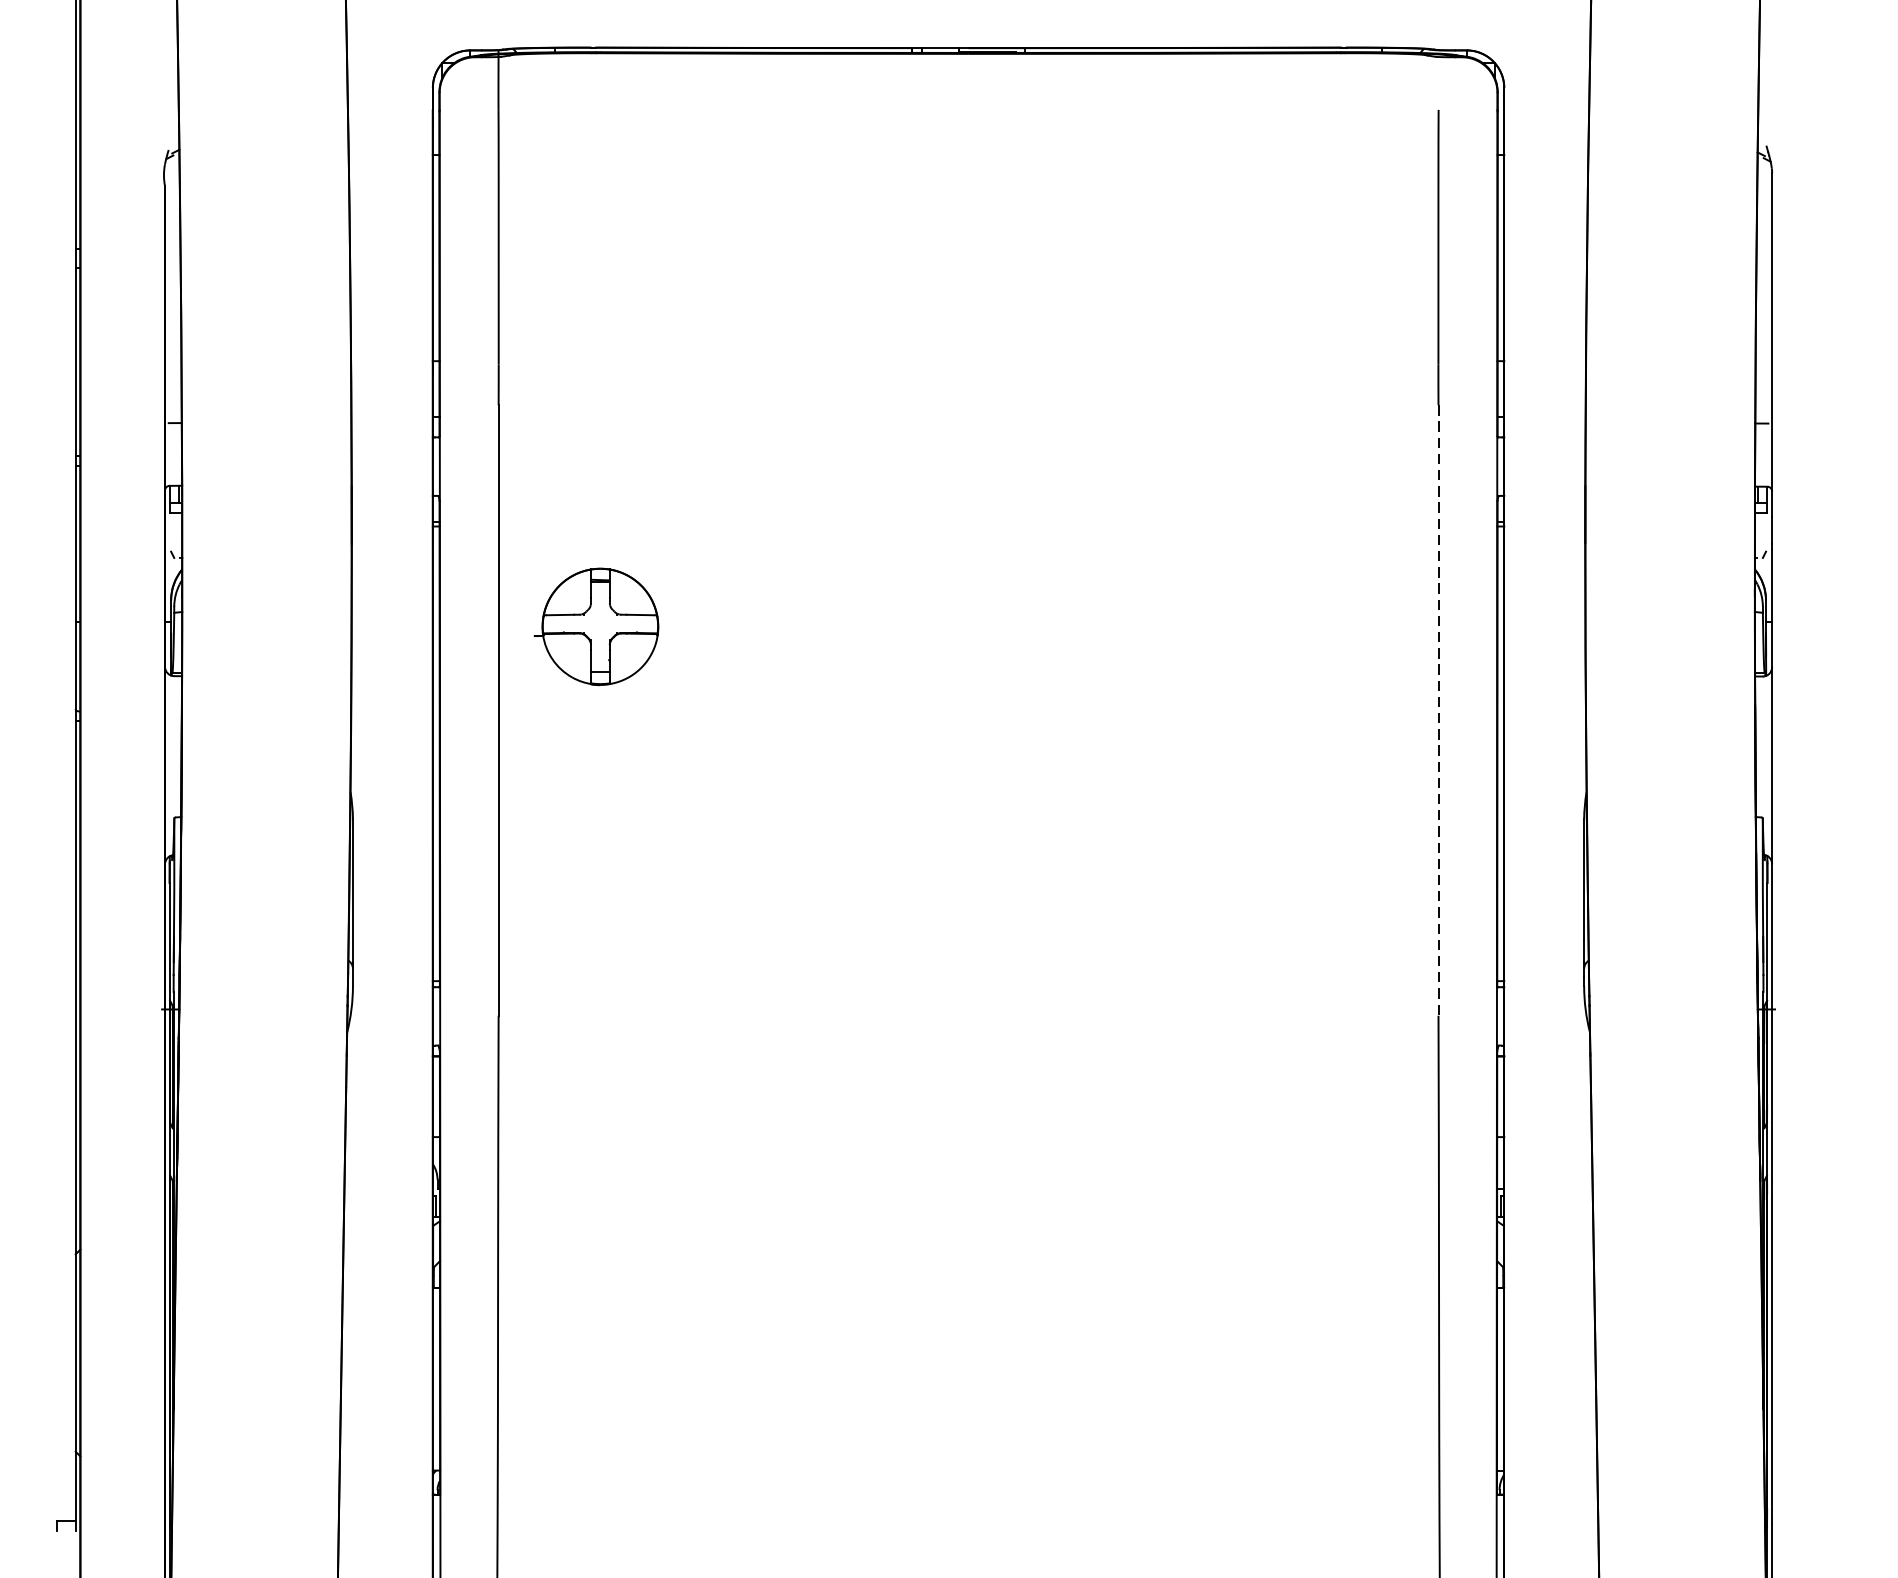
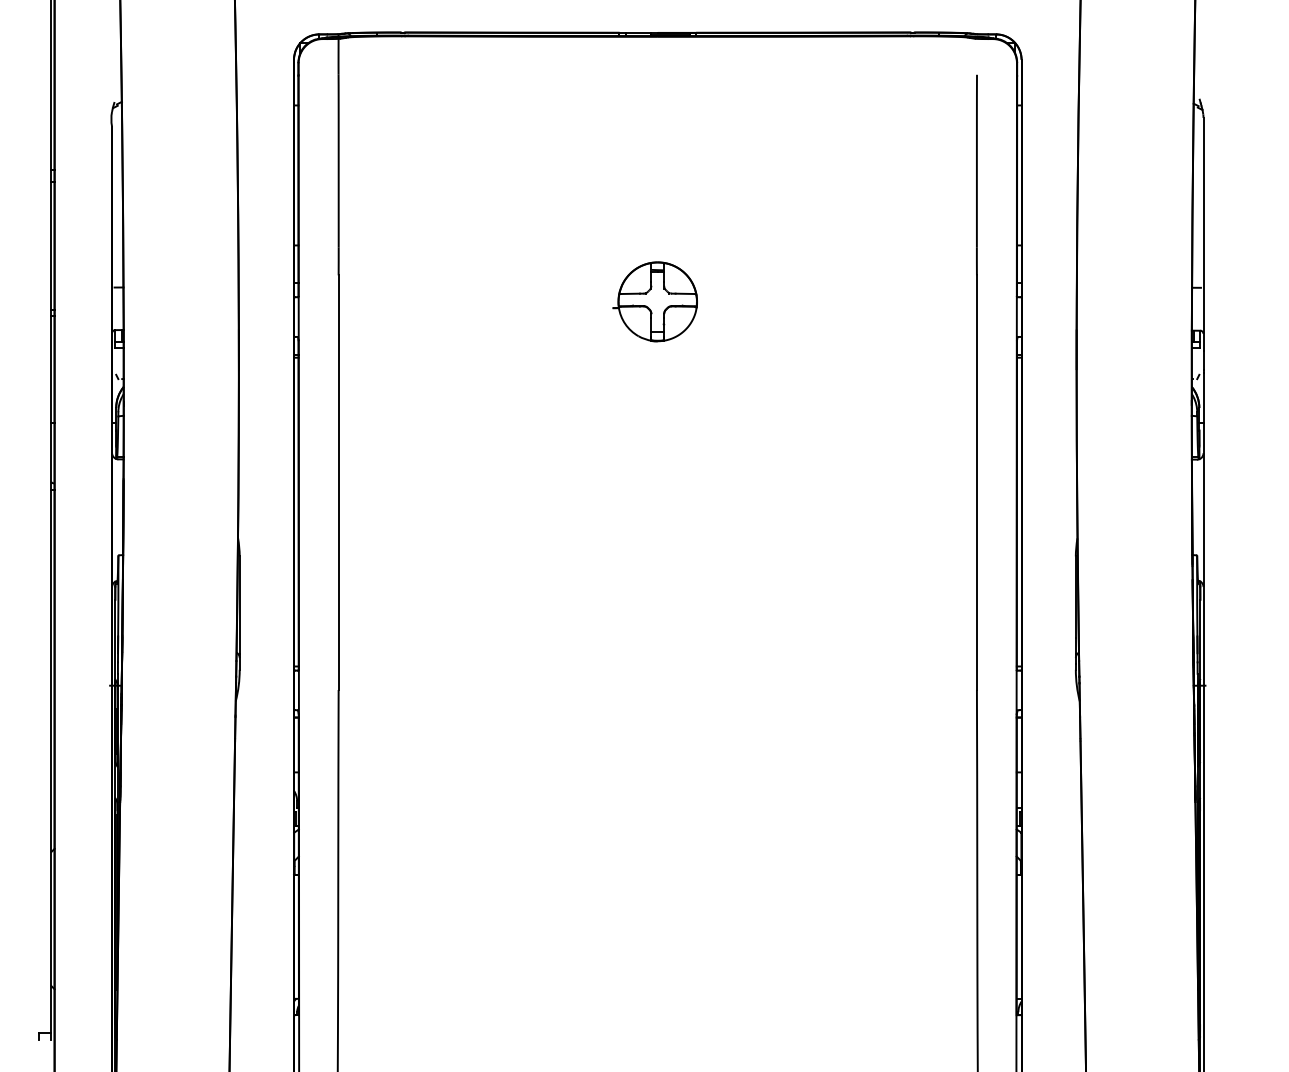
part: (595, 626) -> (654, 301), moved
line: (1437, 711) -> (976, 483), dashed -> solid

